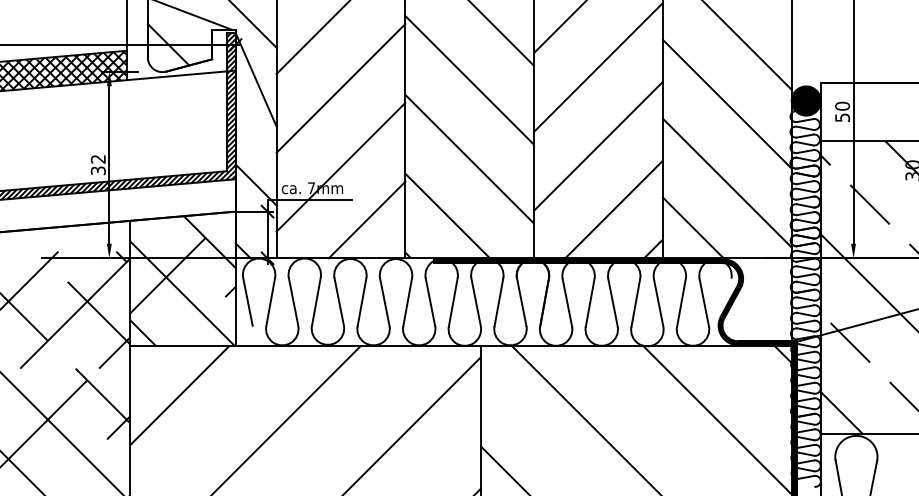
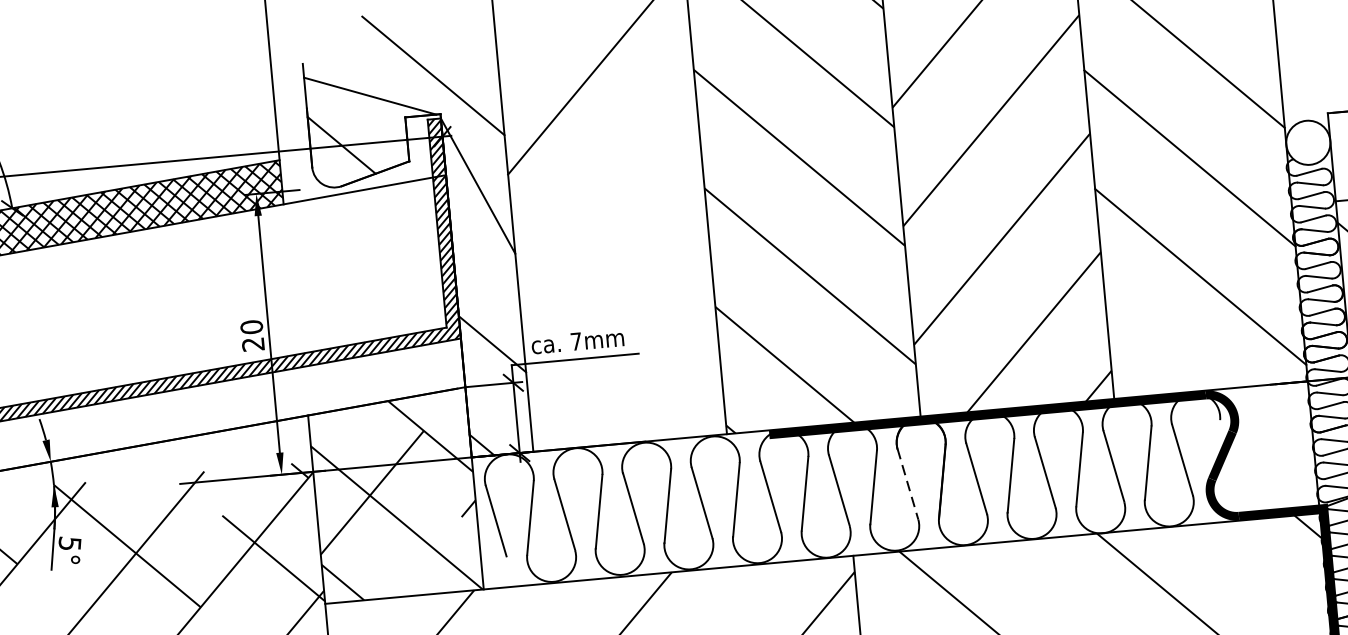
line: (340, 88) -> (606, 187), removed
fill: (805, 100) -> (1307, 142), removed
text: (97, 164) -> (251, 335), 32 -> 20
line: (340, 166) -> (616, 304), removed
line: (366, 219) -> (663, 381), removed
line: (692, 227) -> (1154, 348), removed
line: (521, 302) -> (907, 484), solid -> dashed

